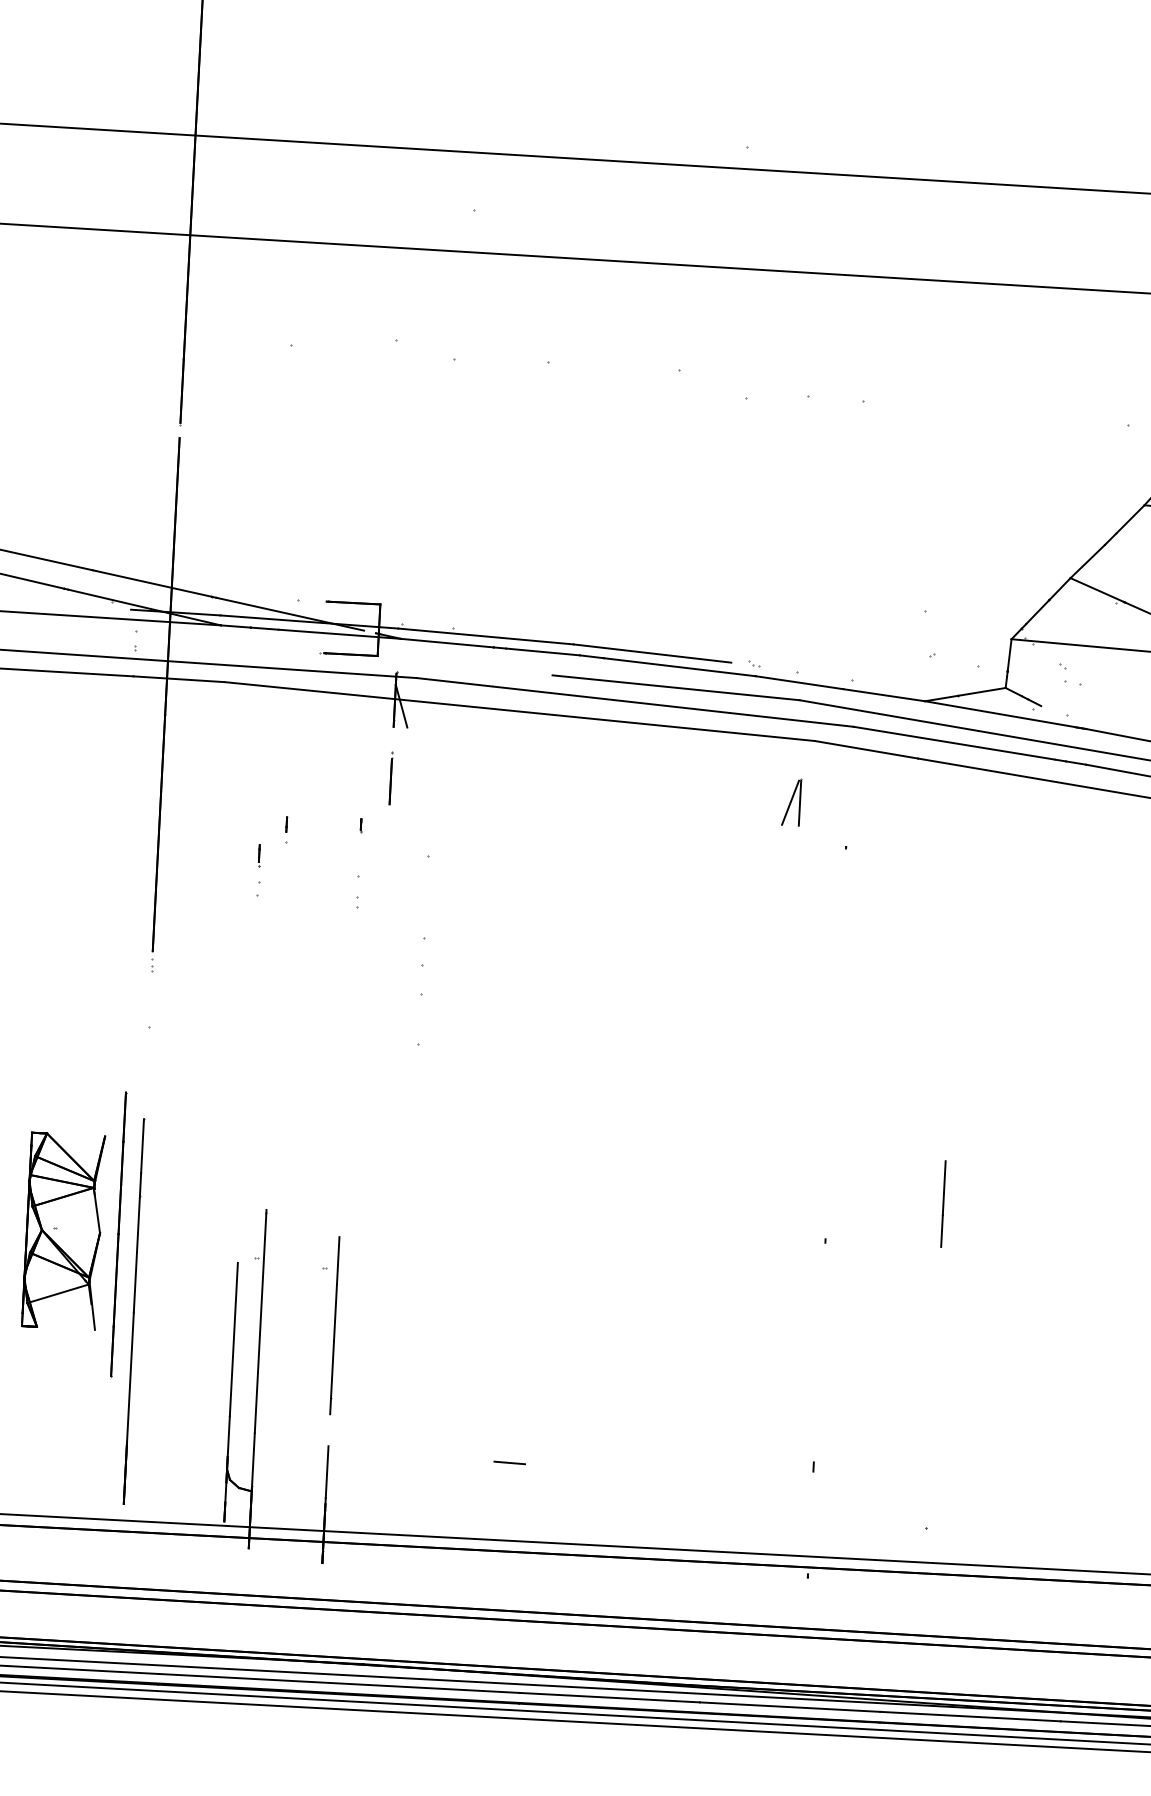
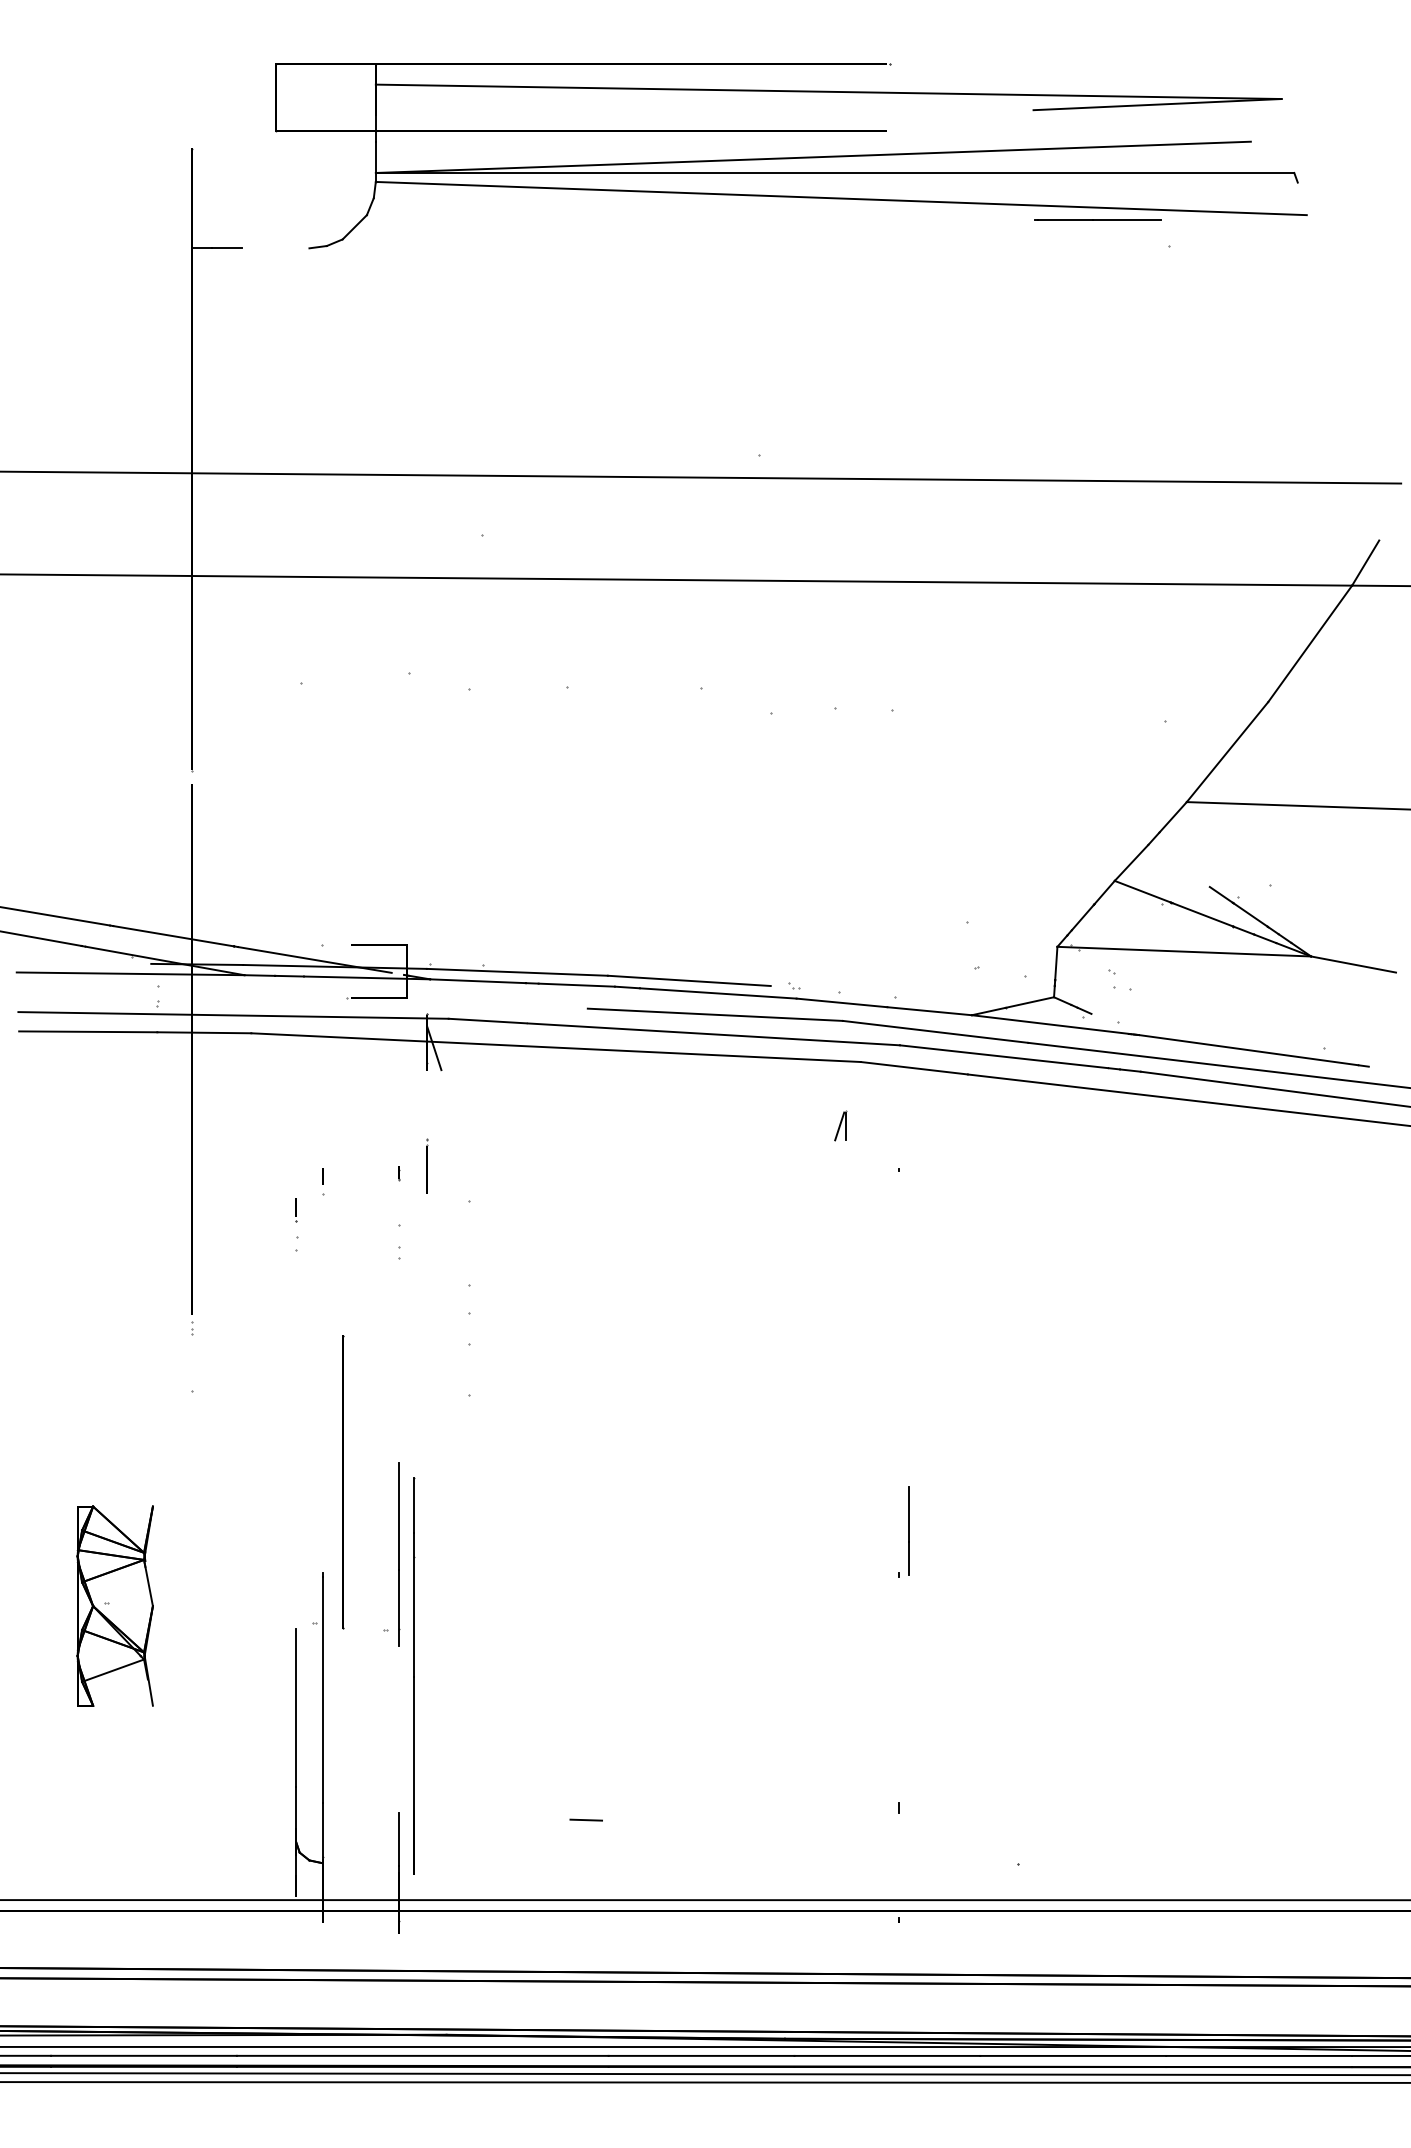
line: (391, 777) -> (427, 1165), moved
part: (791, 801) -> (840, 1125), size x0.6
line: (943, 1203) -> (908, 1530), moved
line: (119, 1234) -> (343, 1482), moved
line: (134, 1311) -> (414, 1675), moved
line: (335, 1325) -> (399, 1554), moved

